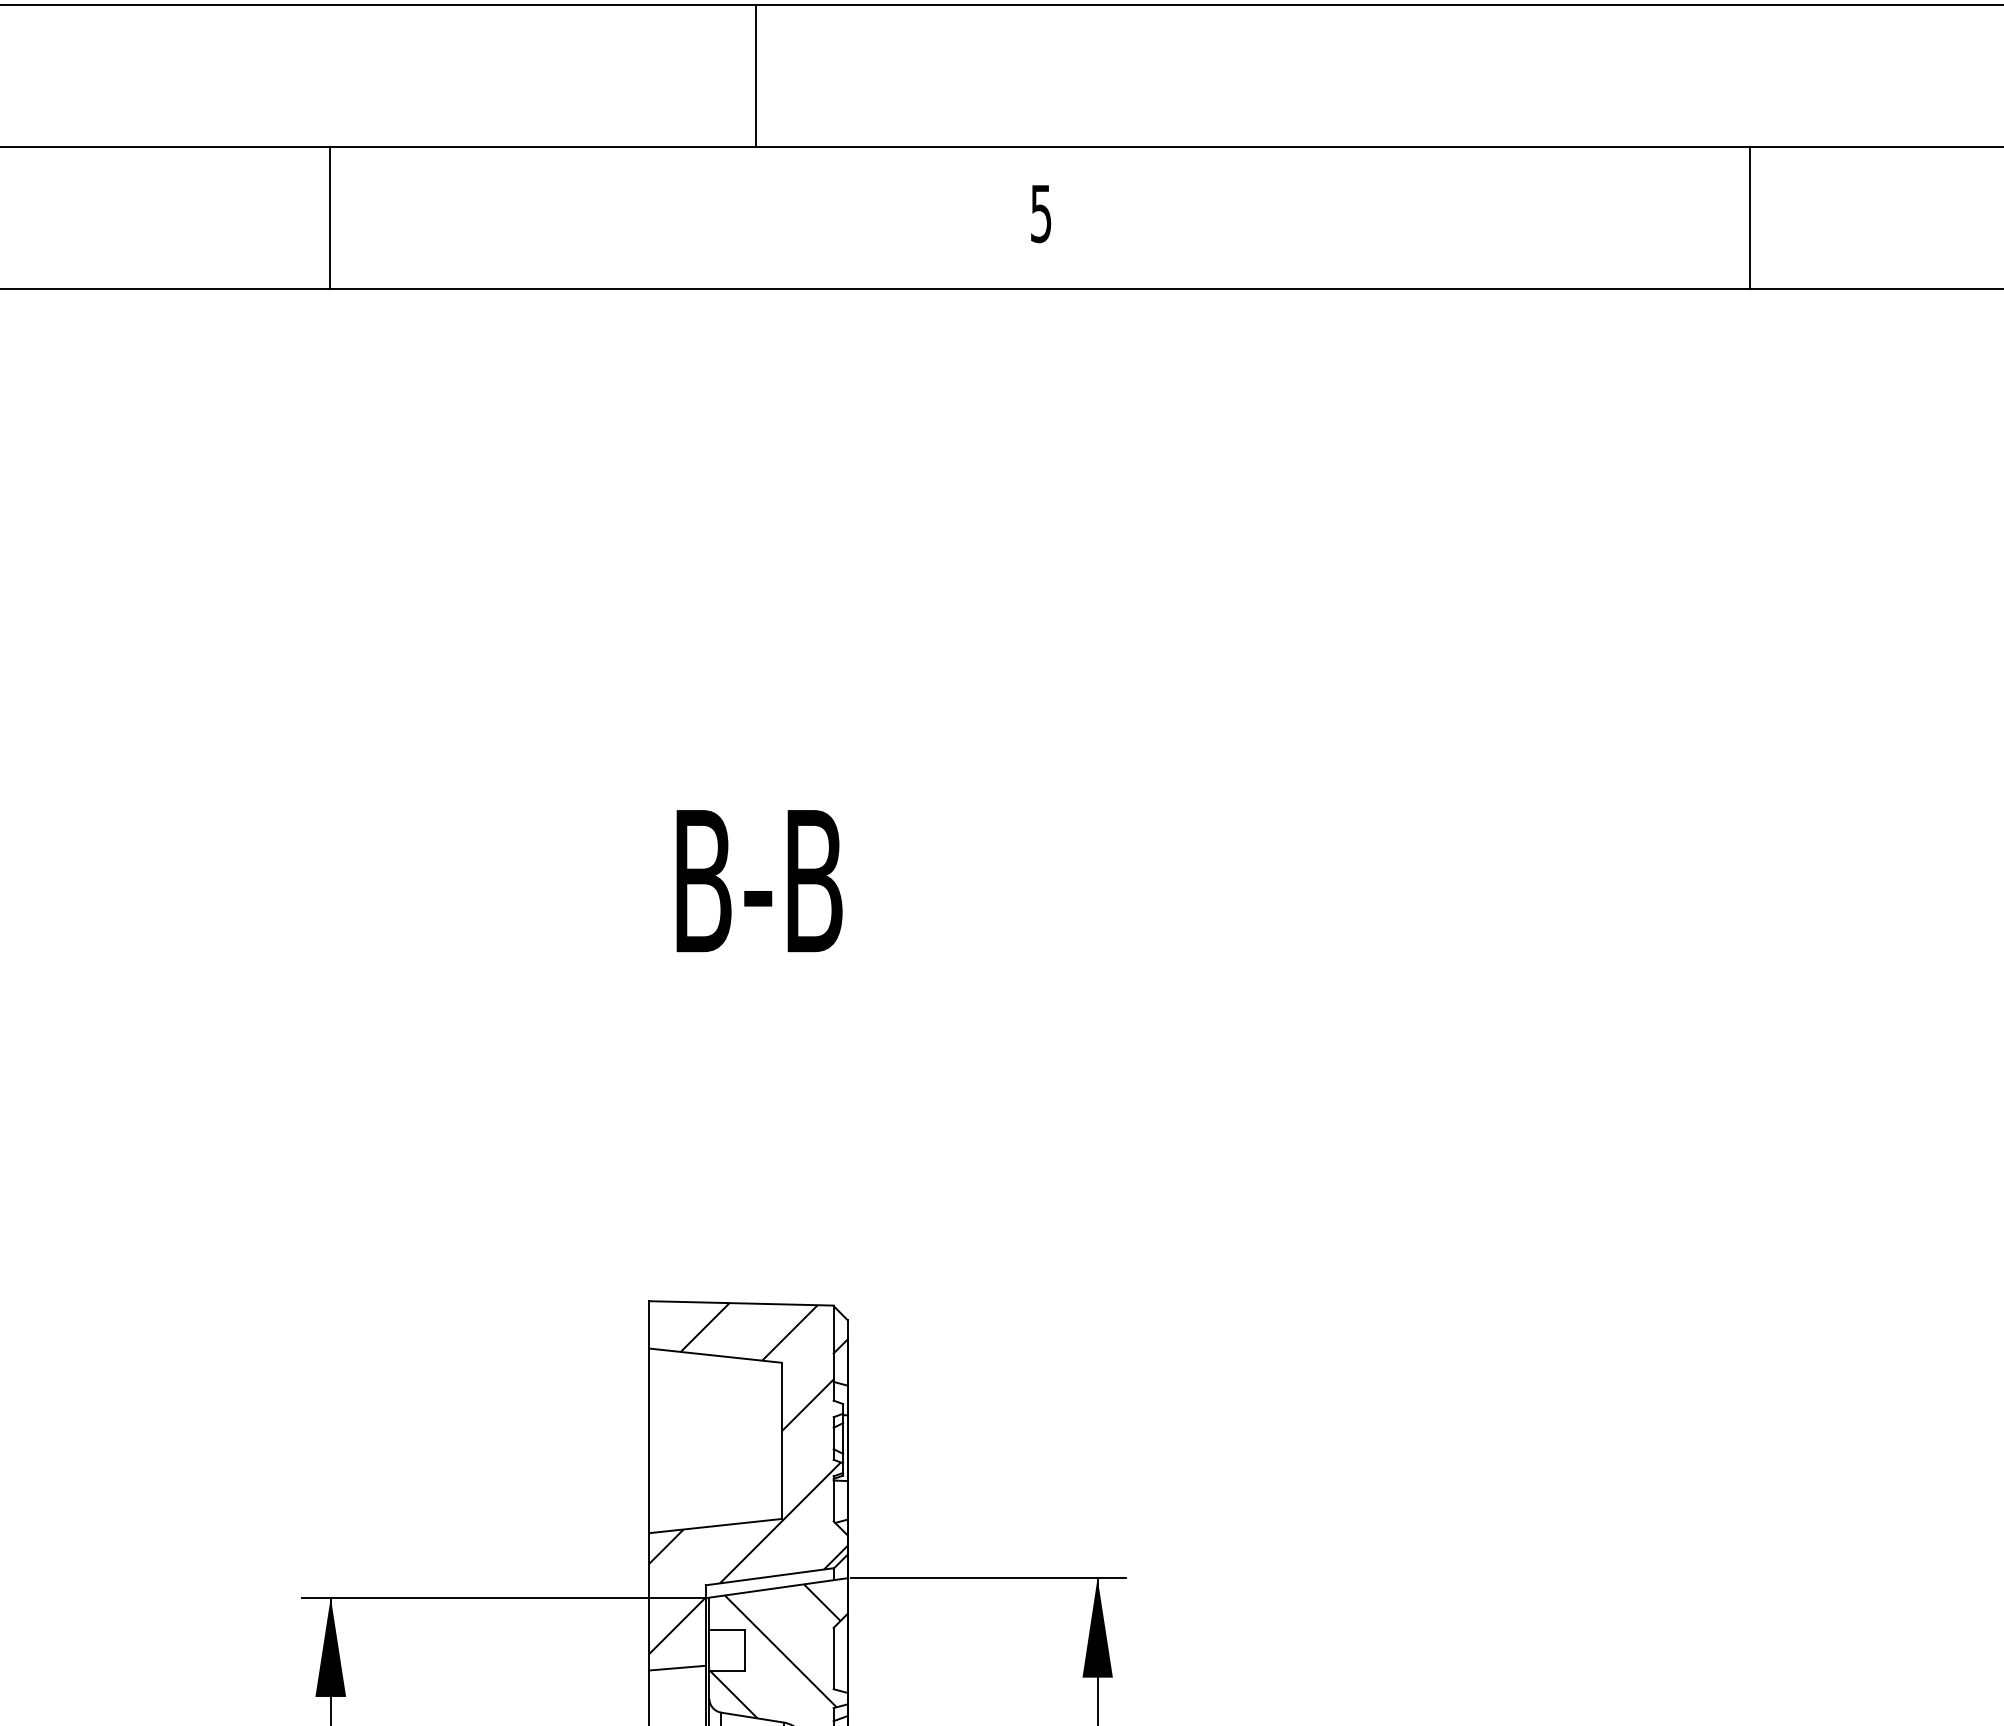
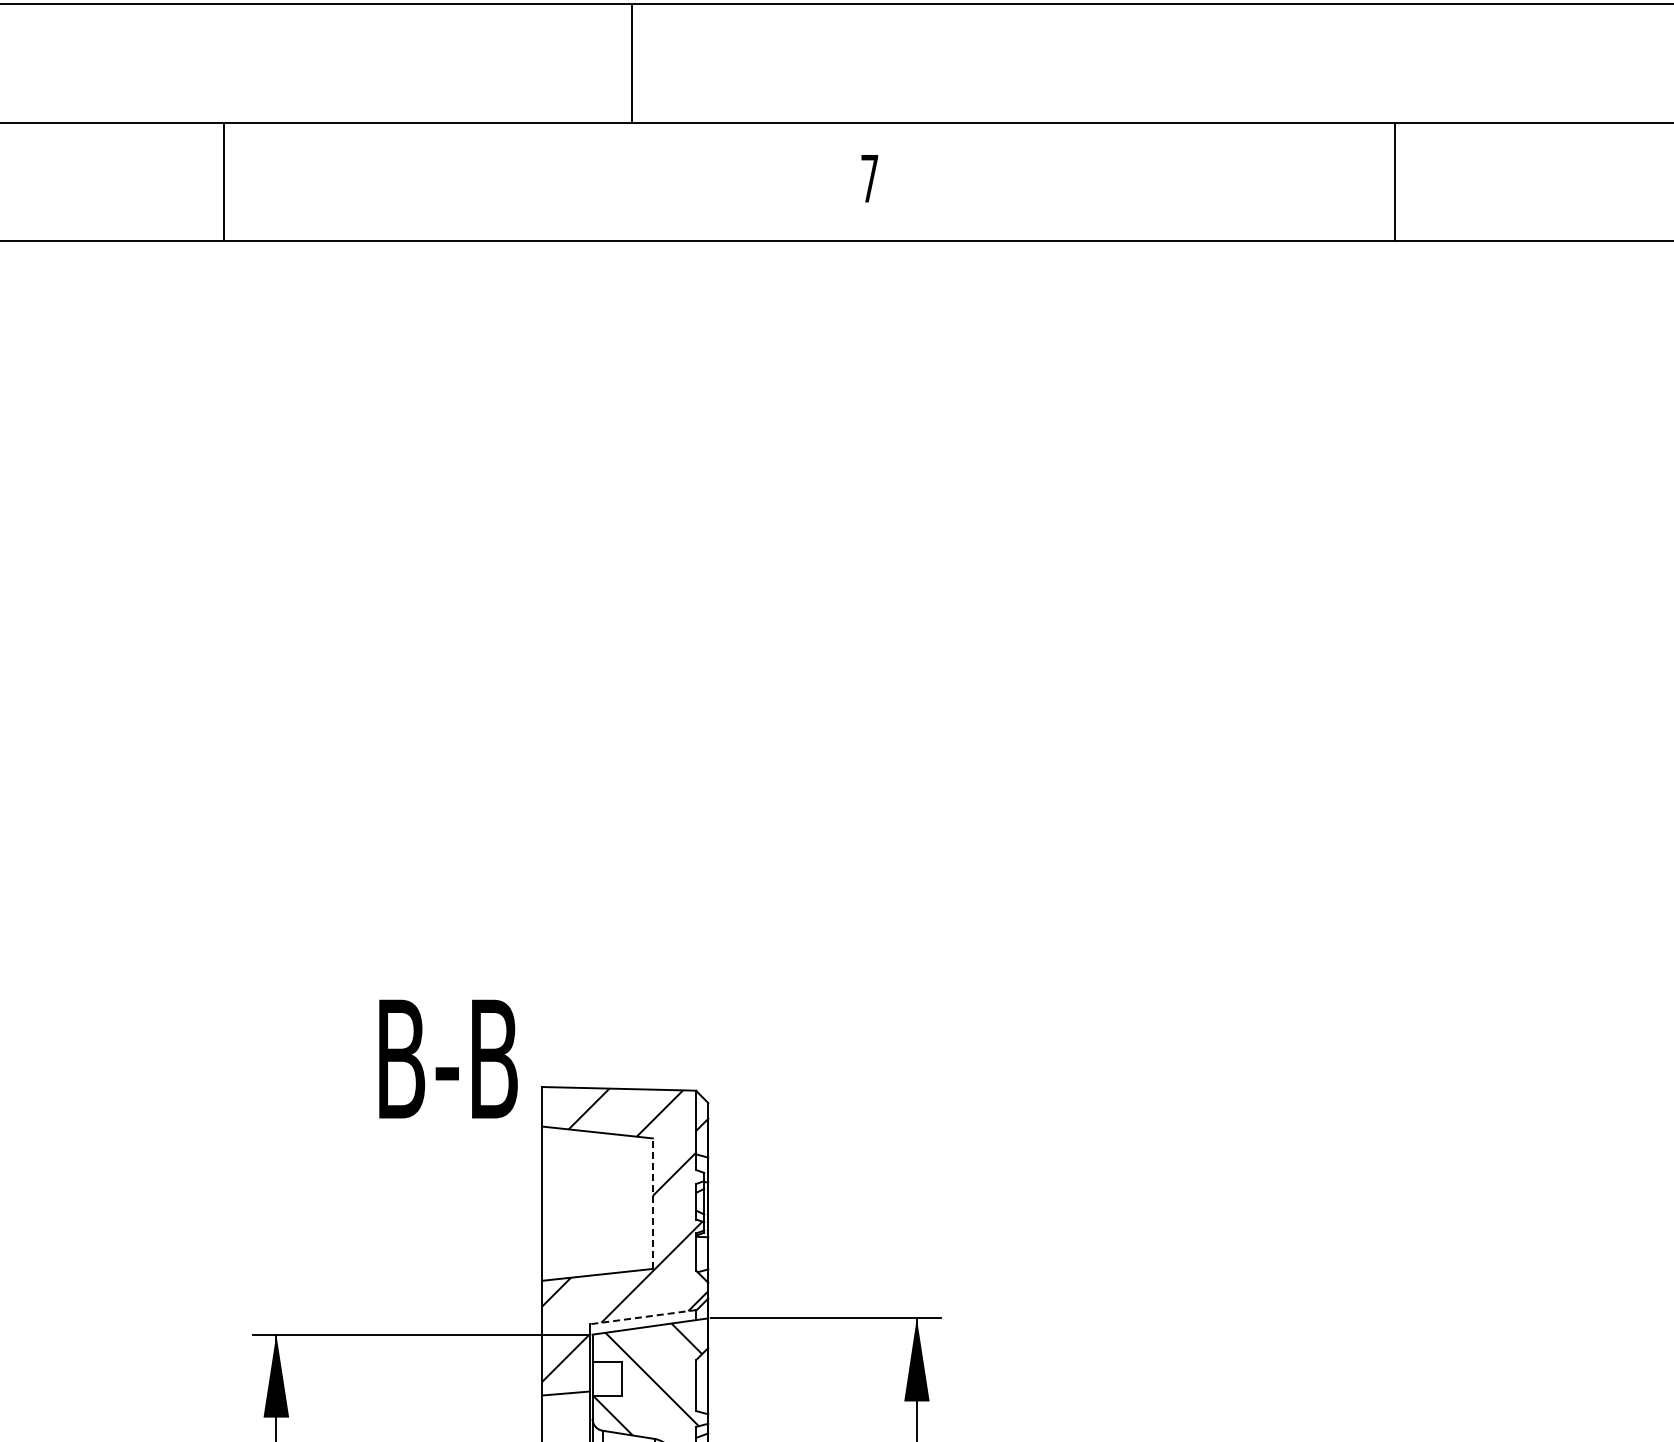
text: (1040, 214) -> (869, 179), 5 -> 7
line: (329, 217) -> (223, 181), moved
line: (1750, 217) -> (1395, 181), moved
text: (759, 880) -> (448, 1058), moved
line: (781, 1440) -> (652, 1203), solid -> dashed
line: (770, 1577) -> (643, 1317), solid -> dashed

